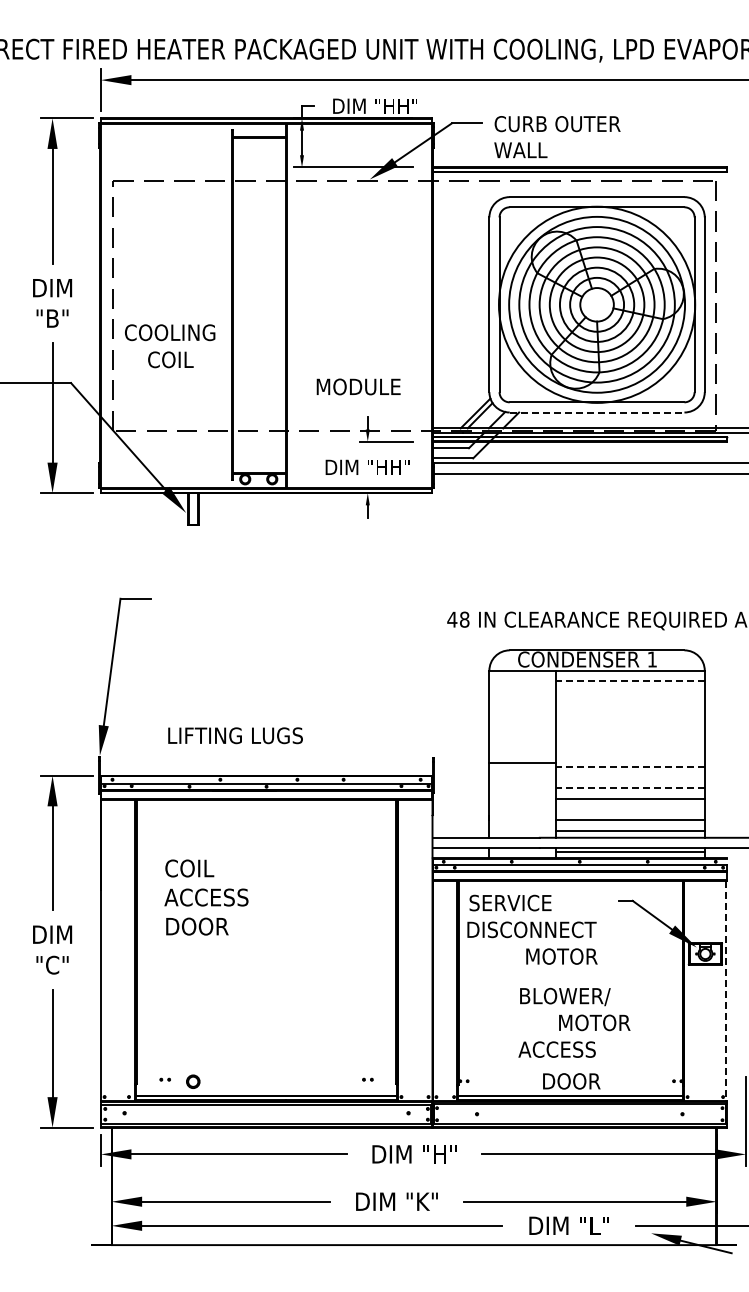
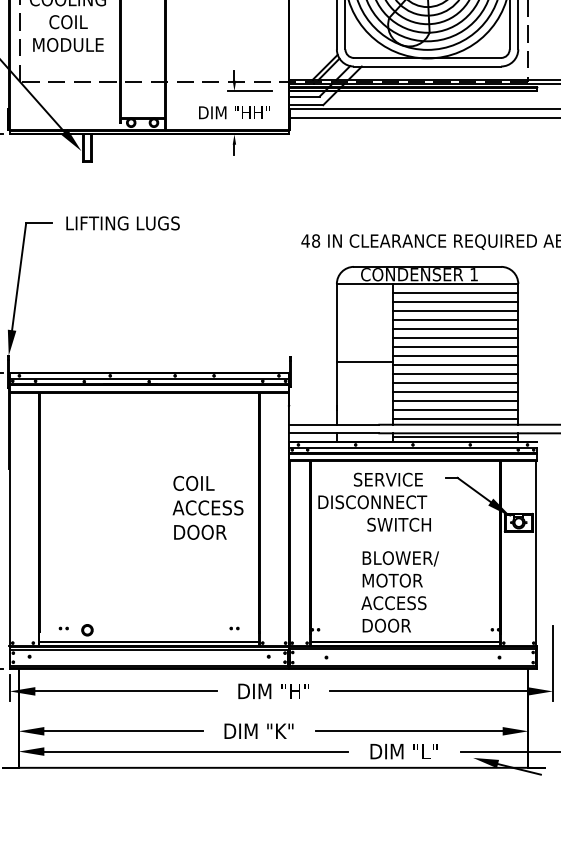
text: (358, 386) -> (68, 44), moved
line: (597, 412) -> (427, 66), dashed -> solid
line: (630, 681) -> (455, 293), dashed -> solid
line: (630, 692) -> (455, 302), added
line: (630, 702) -> (455, 310), added
line: (630, 713) -> (455, 320), added
line: (630, 724) -> (455, 329), added
line: (630, 734) -> (455, 337), added
text: (235, 735) -> (123, 223), moved
line: (630, 745) -> (455, 347), added
line: (630, 756) -> (455, 356), added
line: (630, 766) -> (455, 364), dashed -> solid
line: (630, 777) -> (455, 373), added
line: (630, 788) -> (455, 383), dashed -> solid
line: (630, 809) -> (455, 400), added
text: (206, 897) -> (208, 507), moved
text: (510, 902) -> (388, 479), moved
text: (563, 956) -> (399, 524), MOTOR -> SWITCH
line: (726, 991) -> (536, 554), dashed -> solid
text: (594, 1022) -> (392, 580), moved
text: (571, 1081) -> (386, 625), moved

